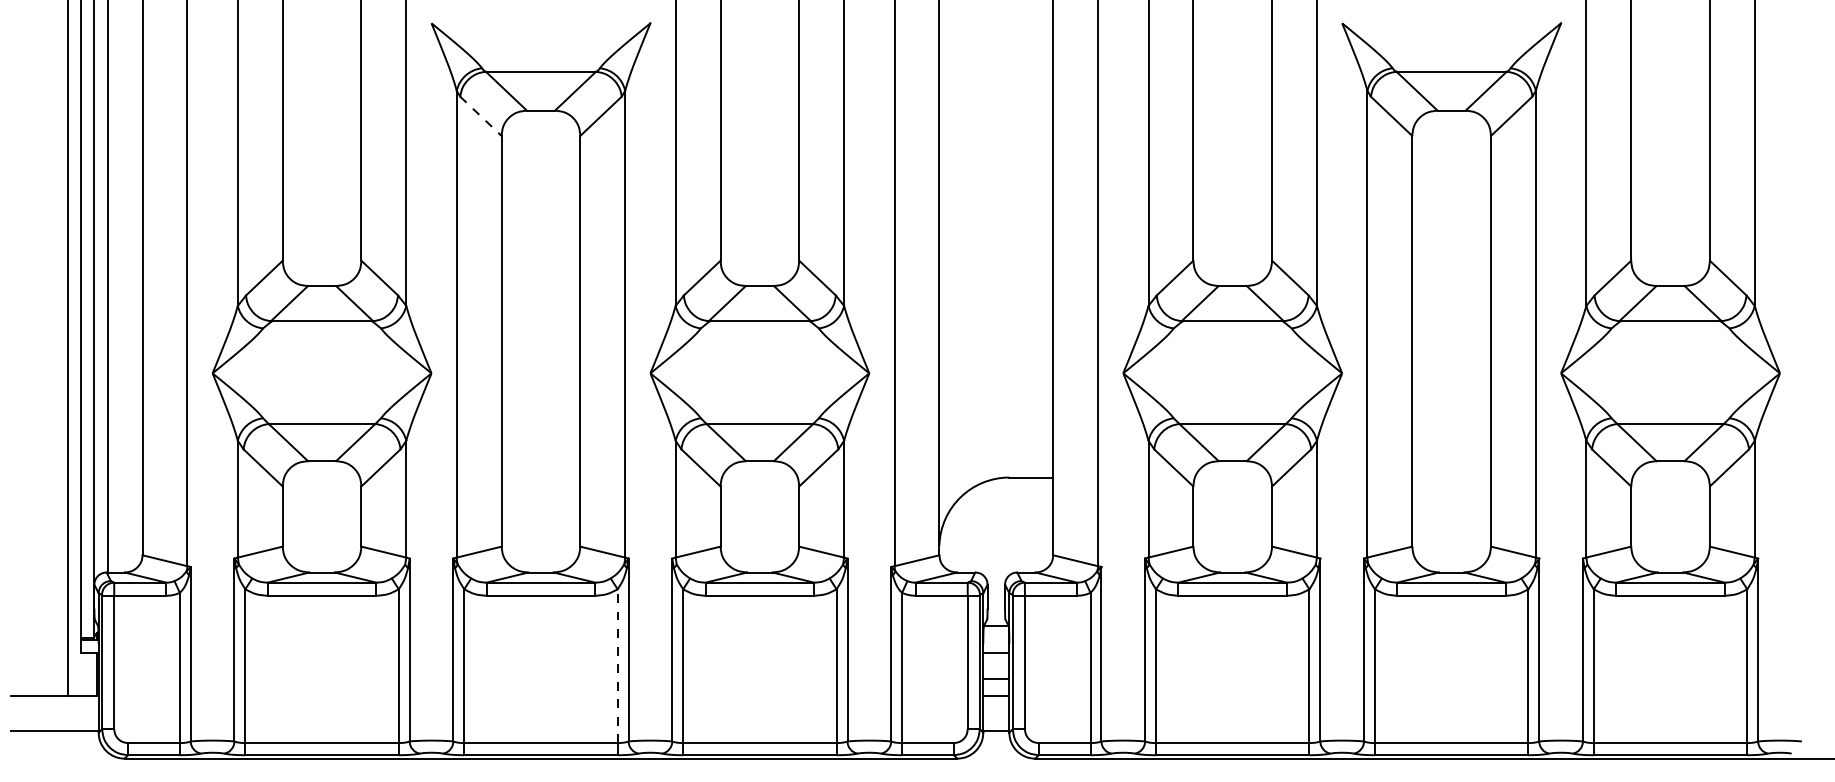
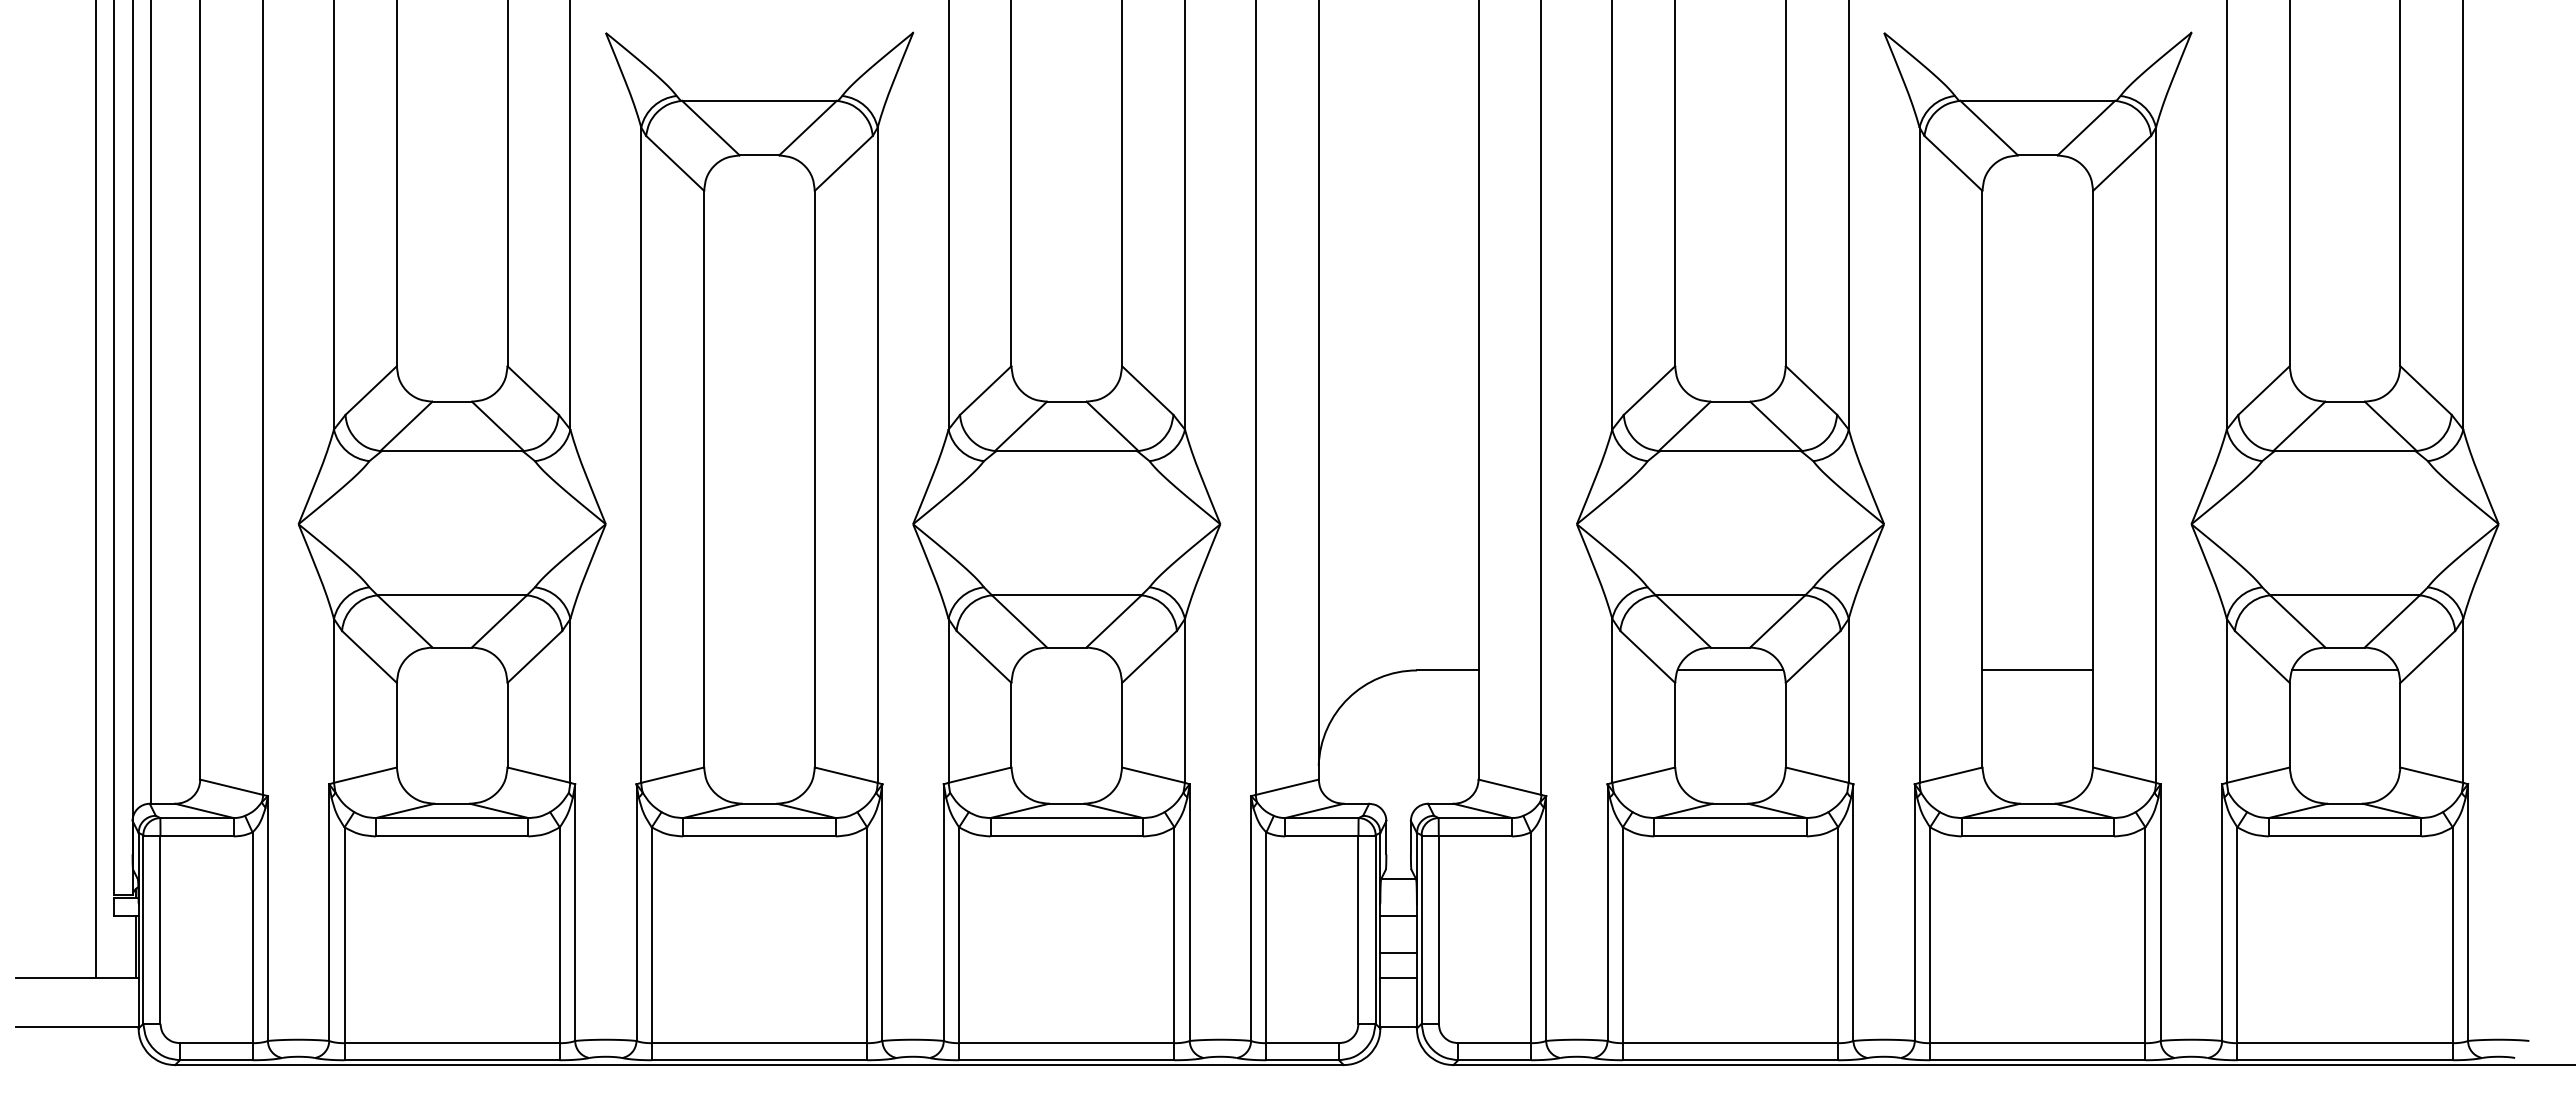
line: (481, 116) -> (675, 163), dashed -> solid
line: (1232, 477) -> (1730, 670), added
line: (1451, 477) -> (2037, 670), added
line: (1670, 477) -> (2345, 670), added
line: (617, 666) -> (867, 935), dashed -> solid

